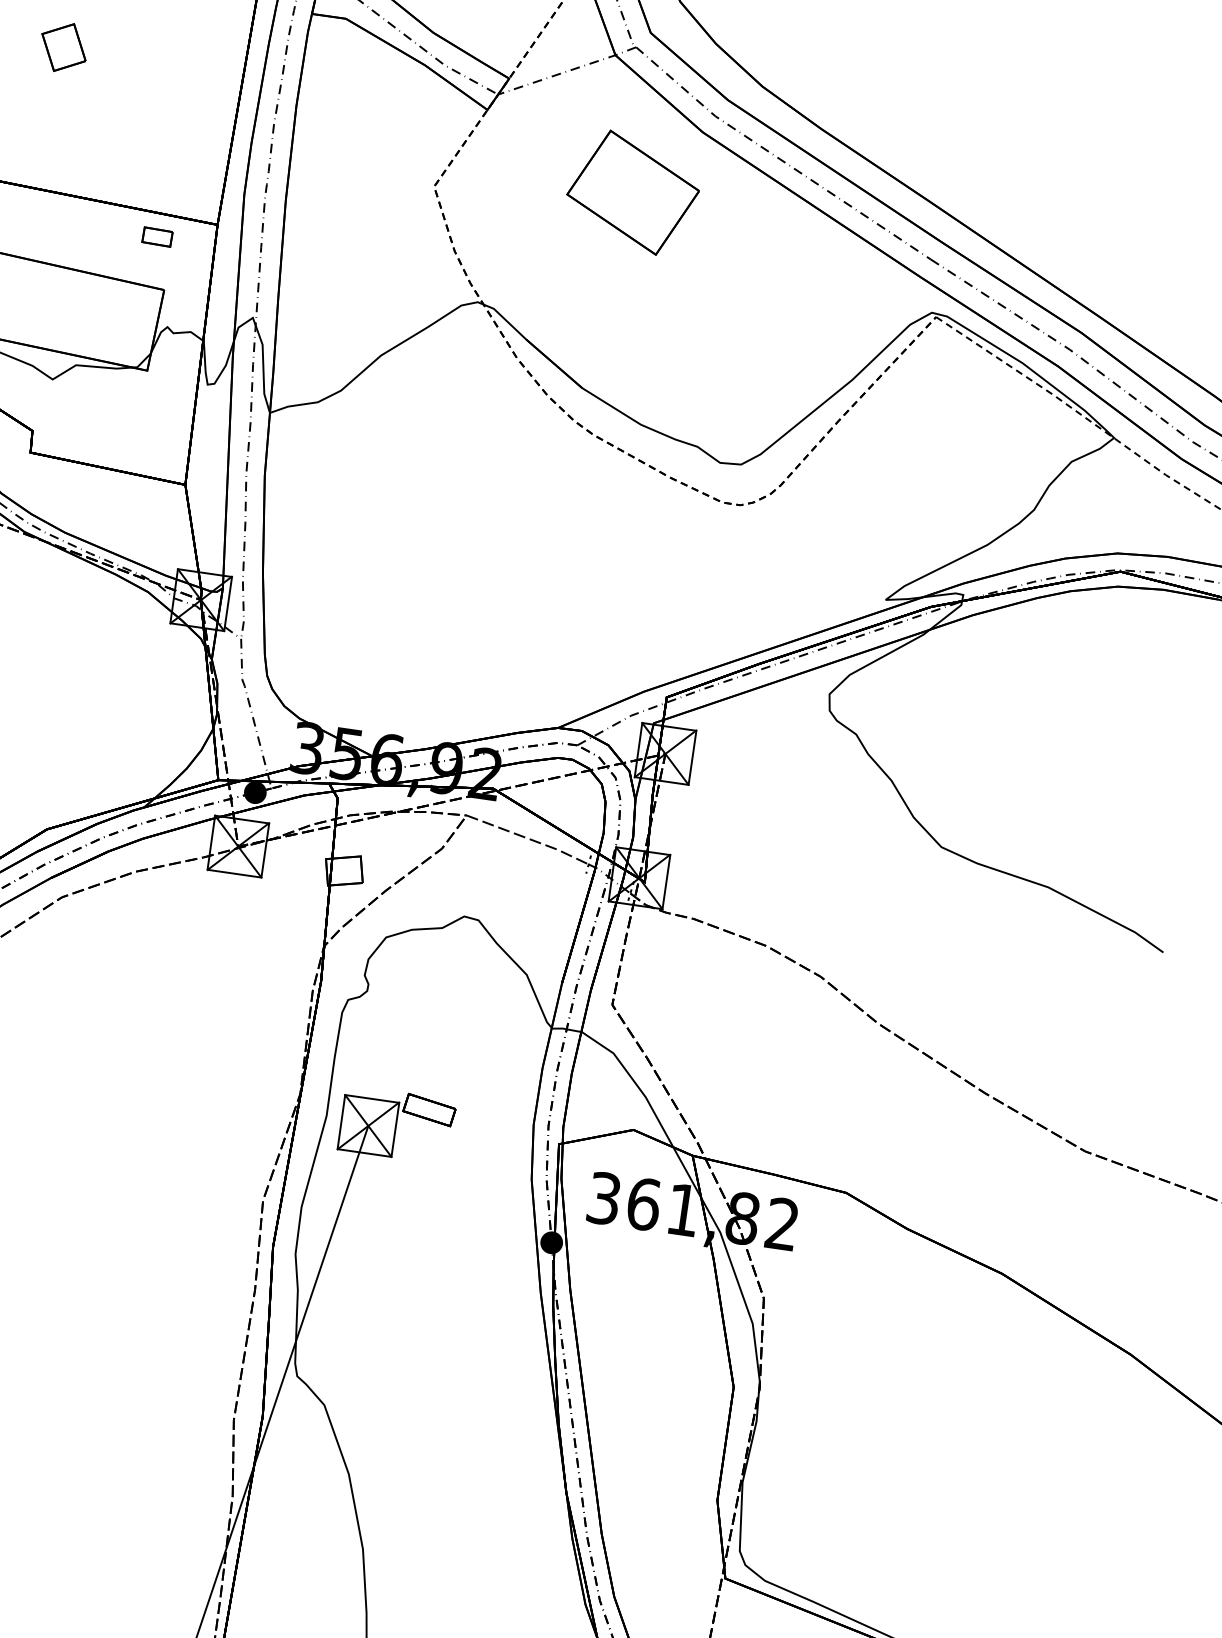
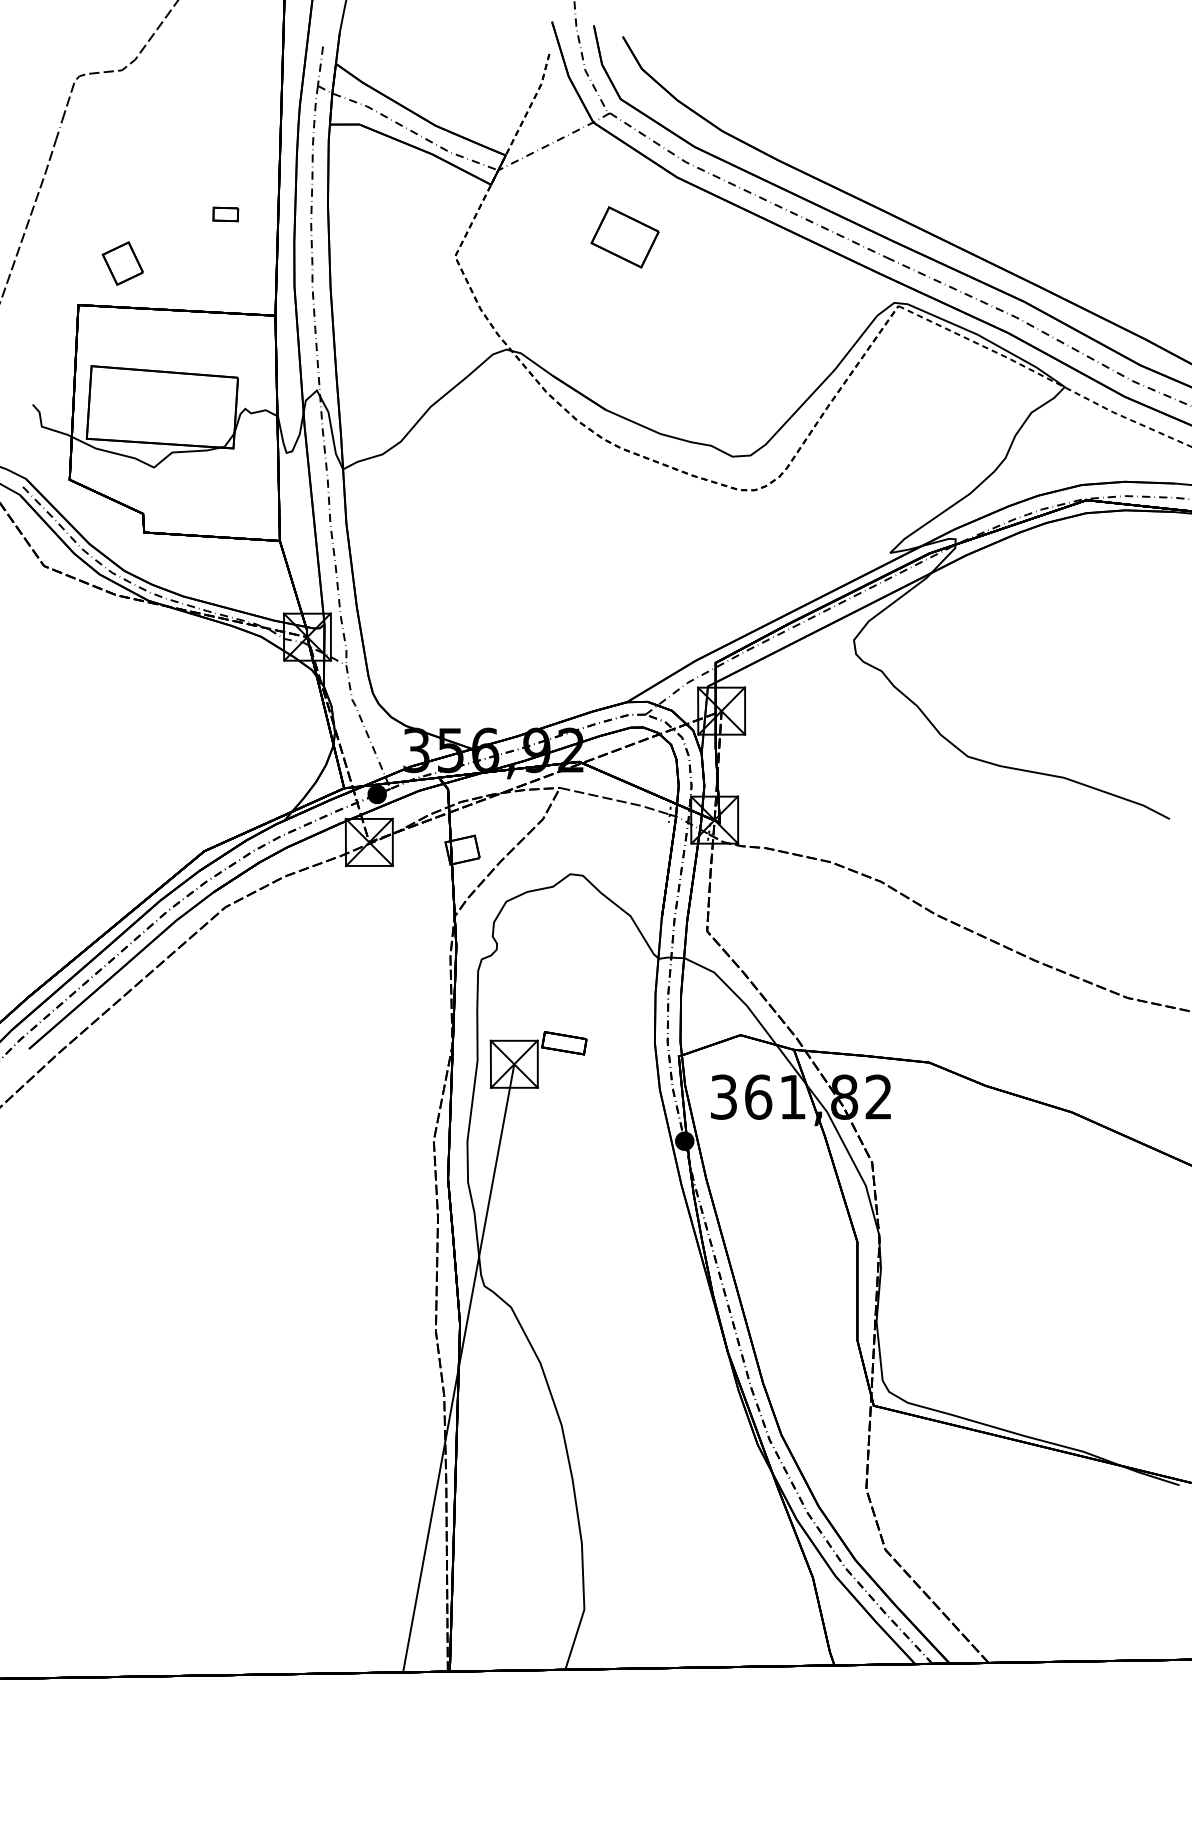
part: (63, 47) -> (122, 263), moved
part: (632, 192) -> (624, 237), size x0.6
part: (157, 237) -> (225, 214), moved

